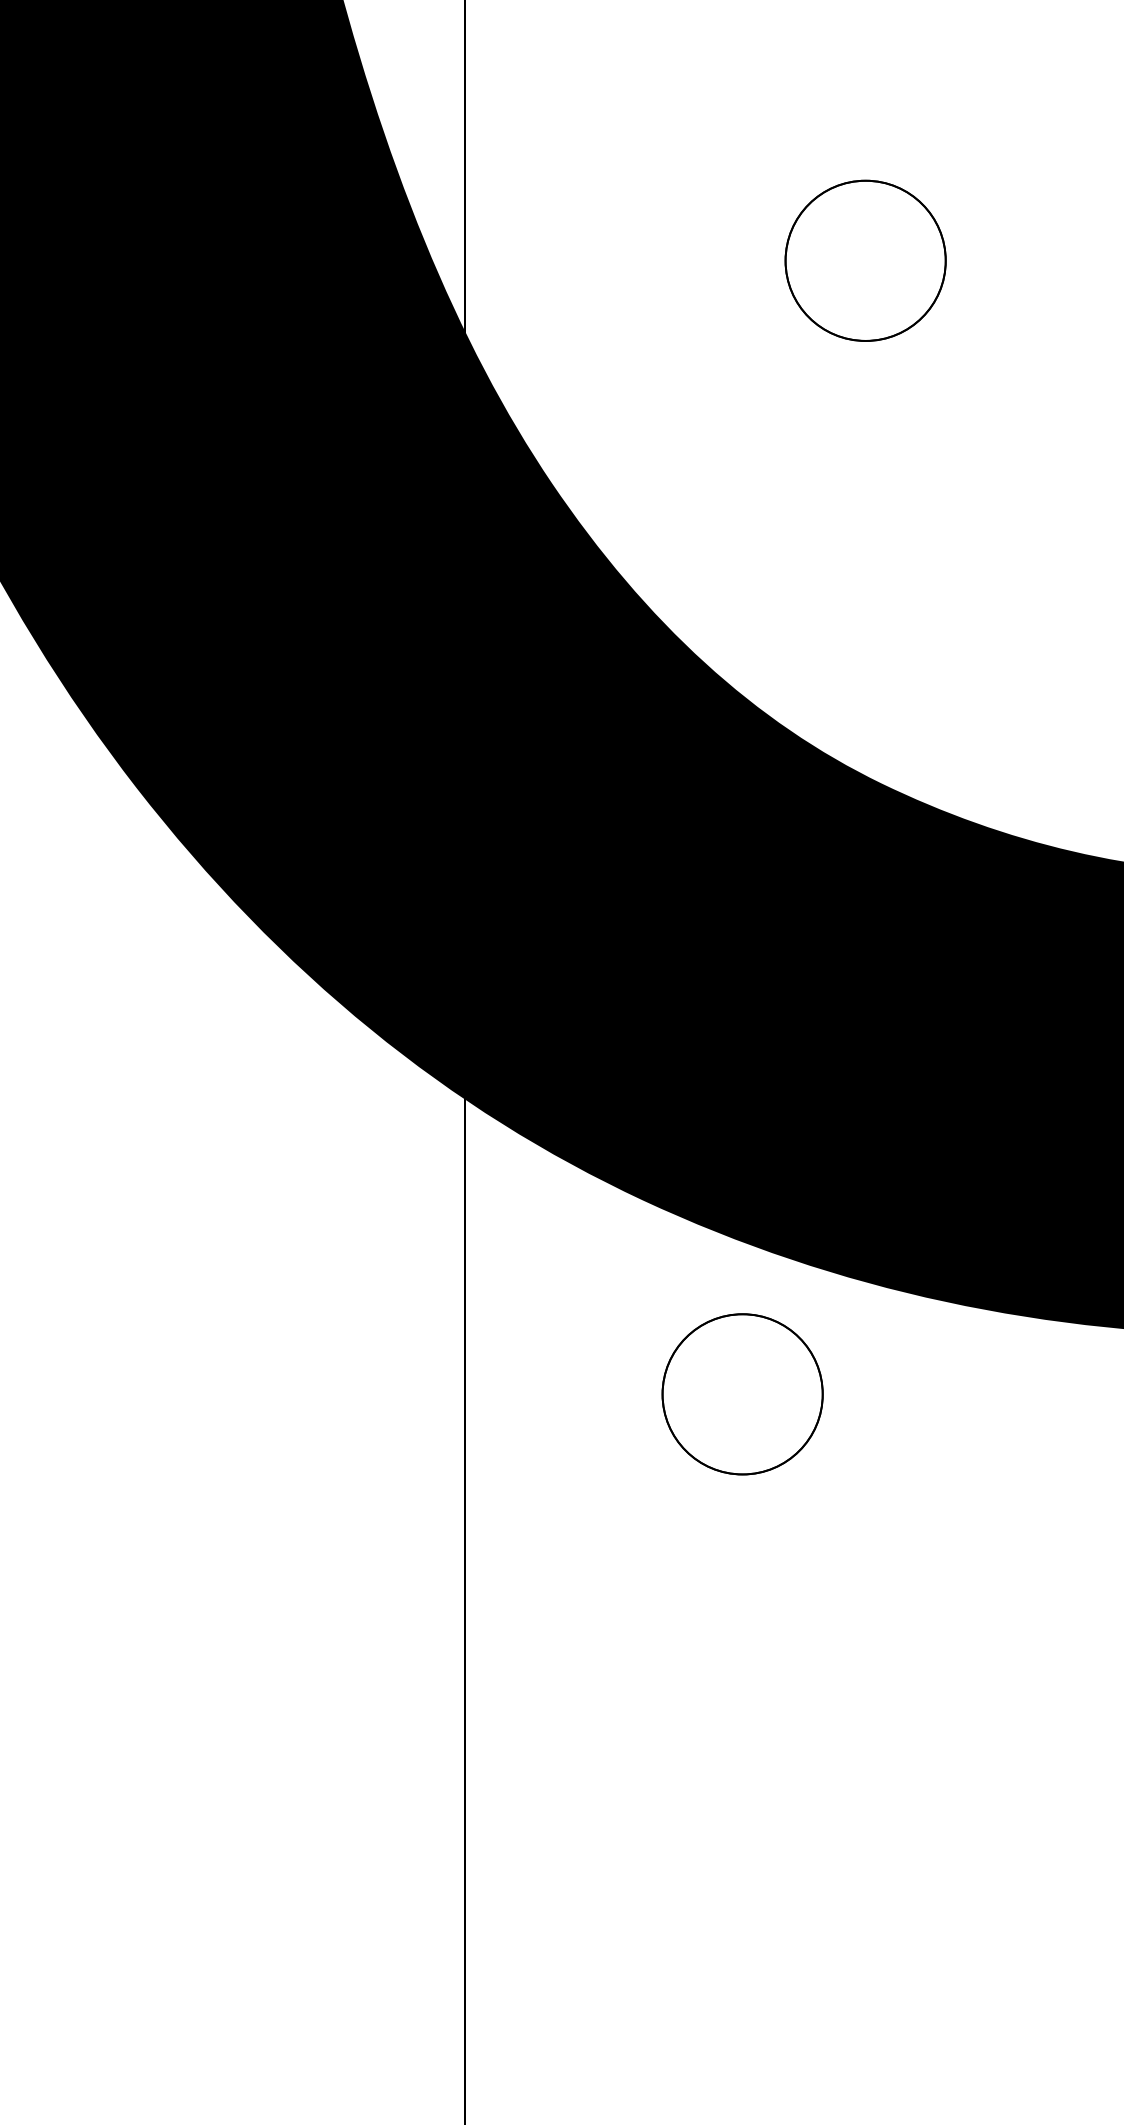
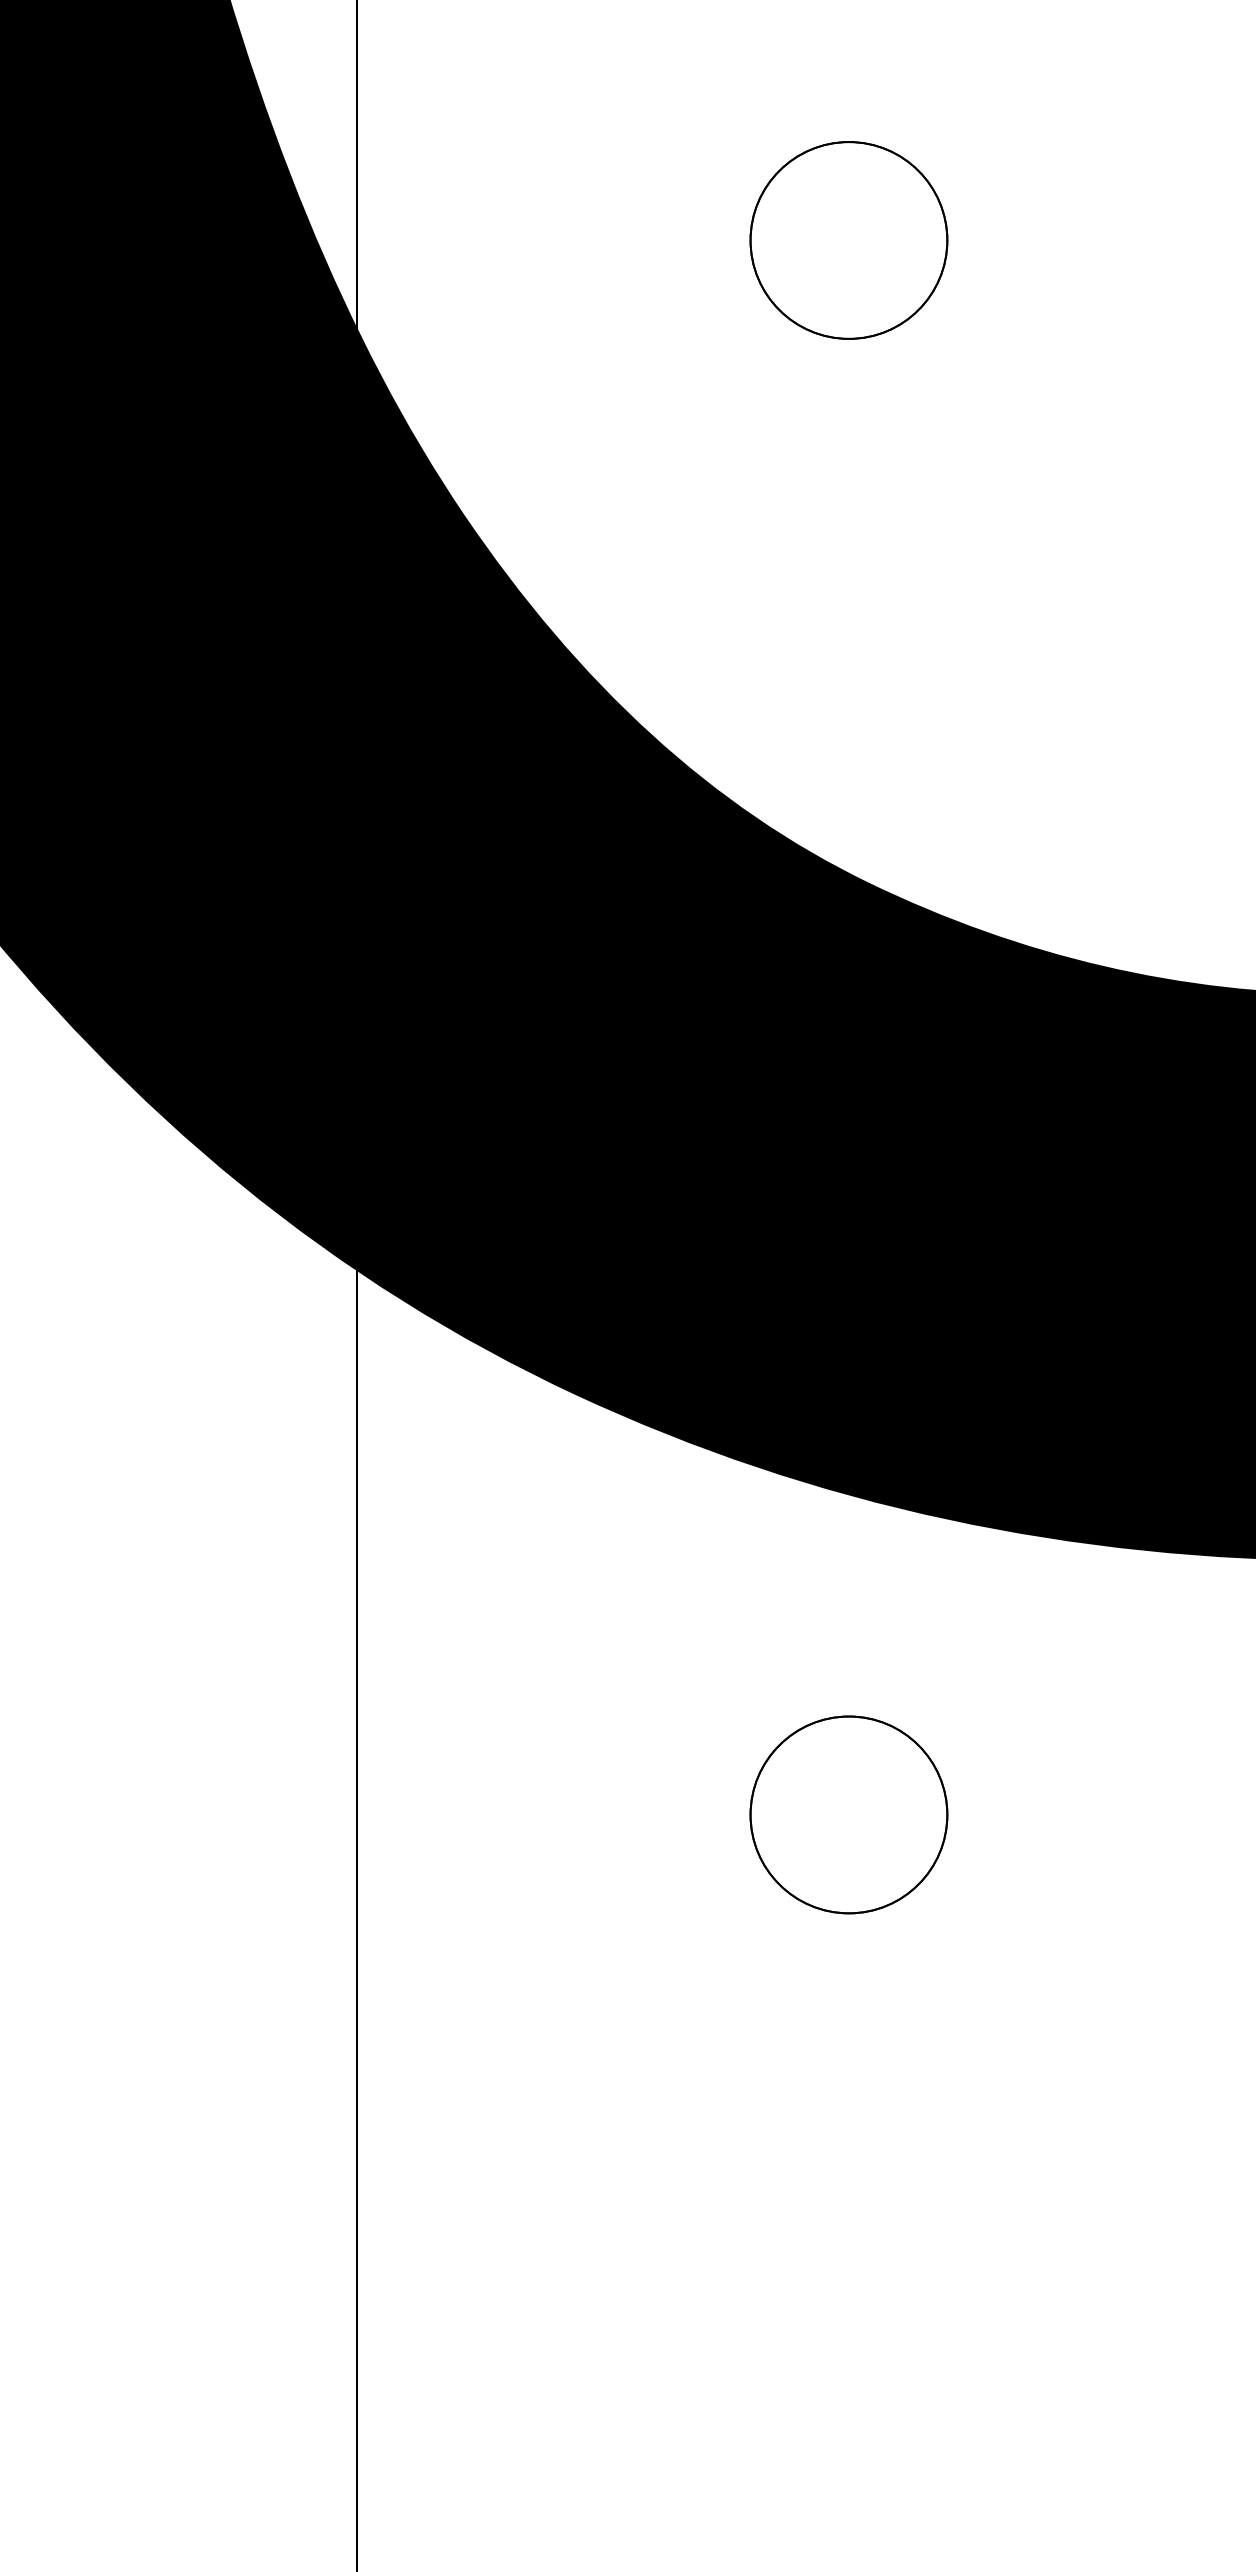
part: (742, 1394) -> (848, 1815), moved

